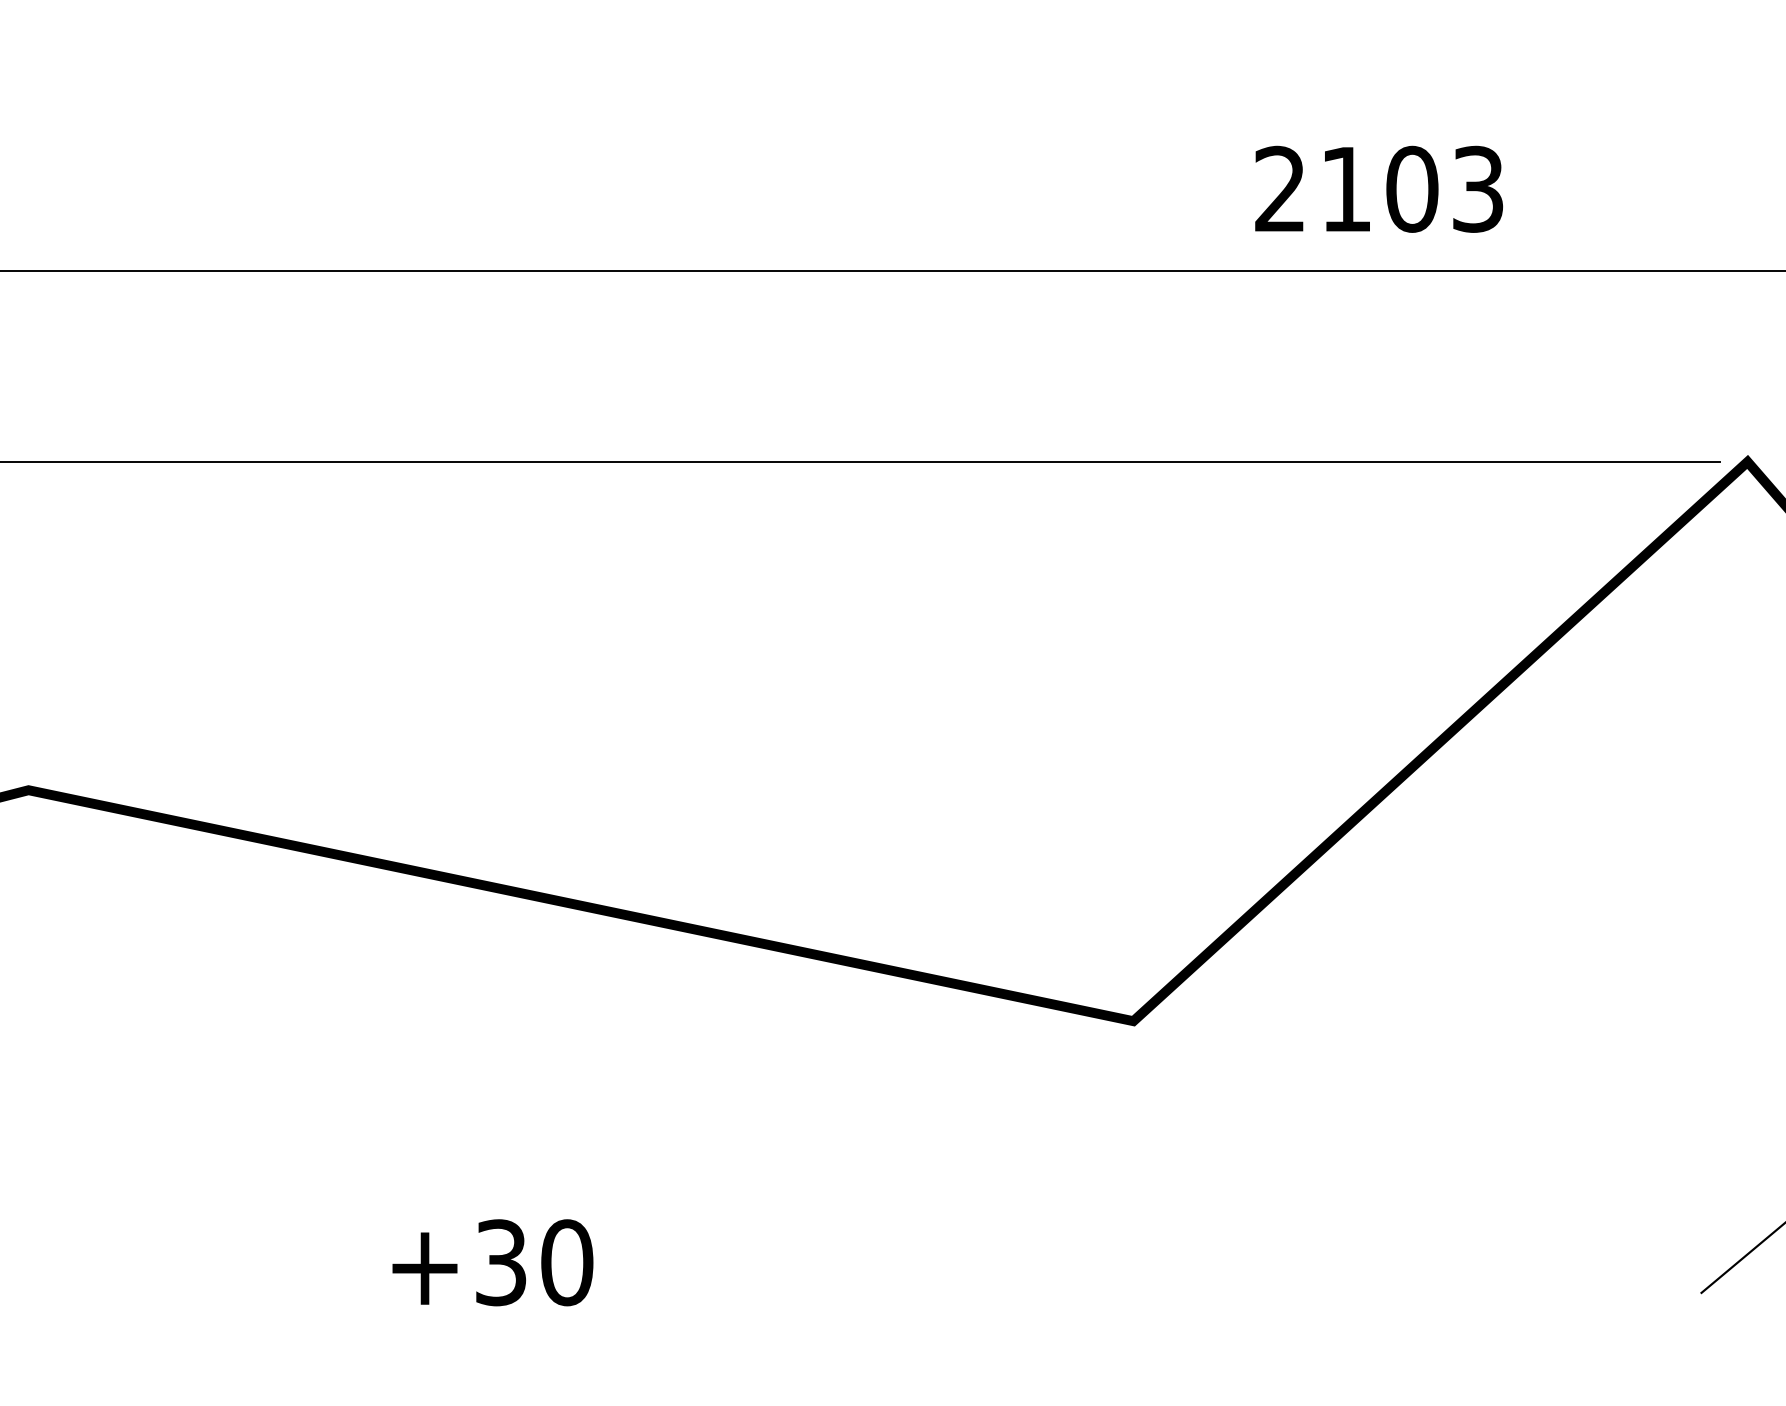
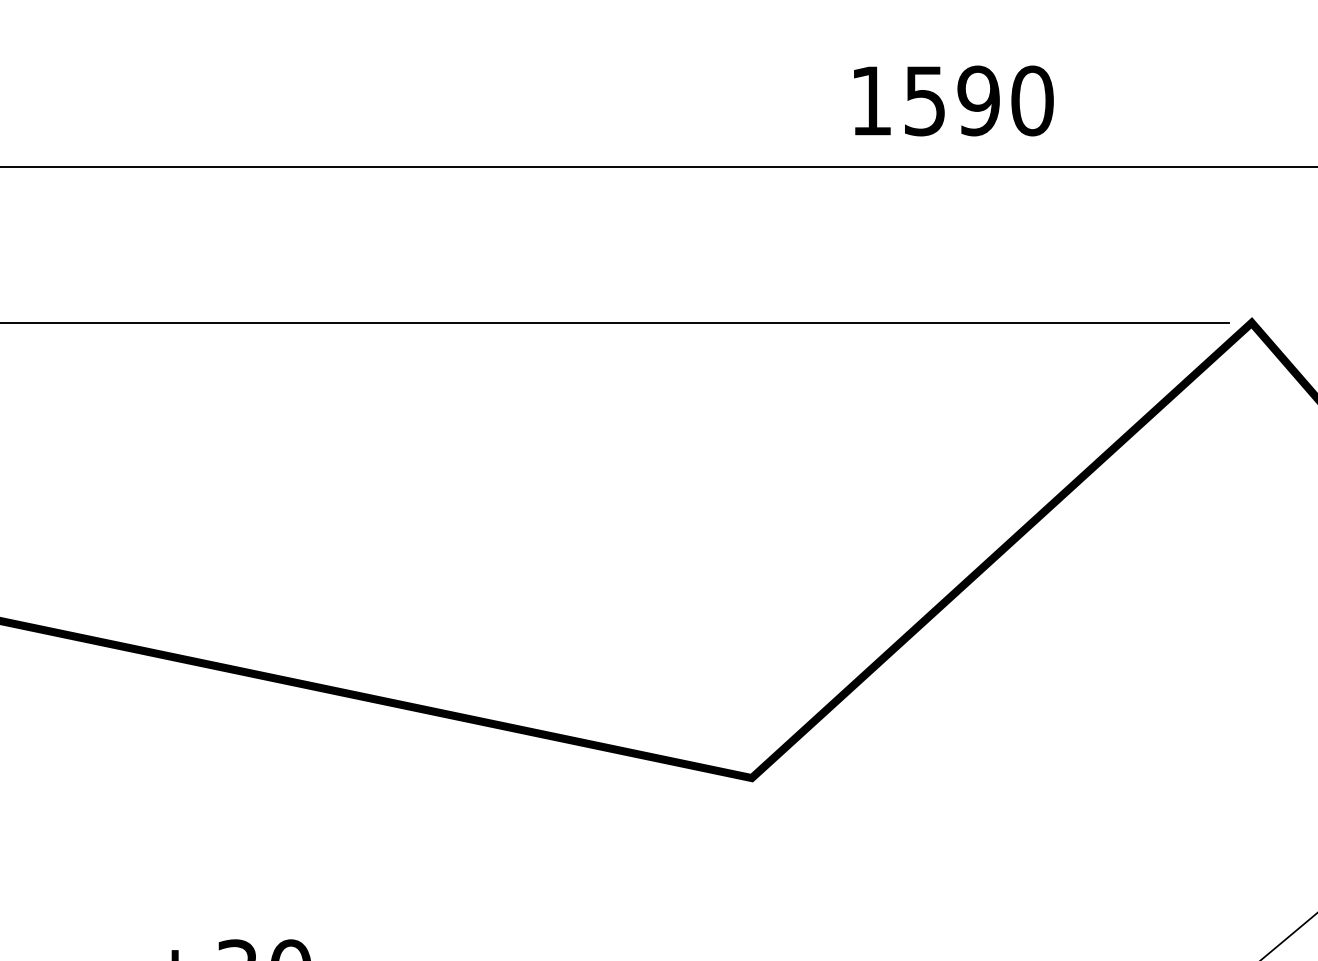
text: (1379, 188) -> (952, 100), 2103 -> 1590

